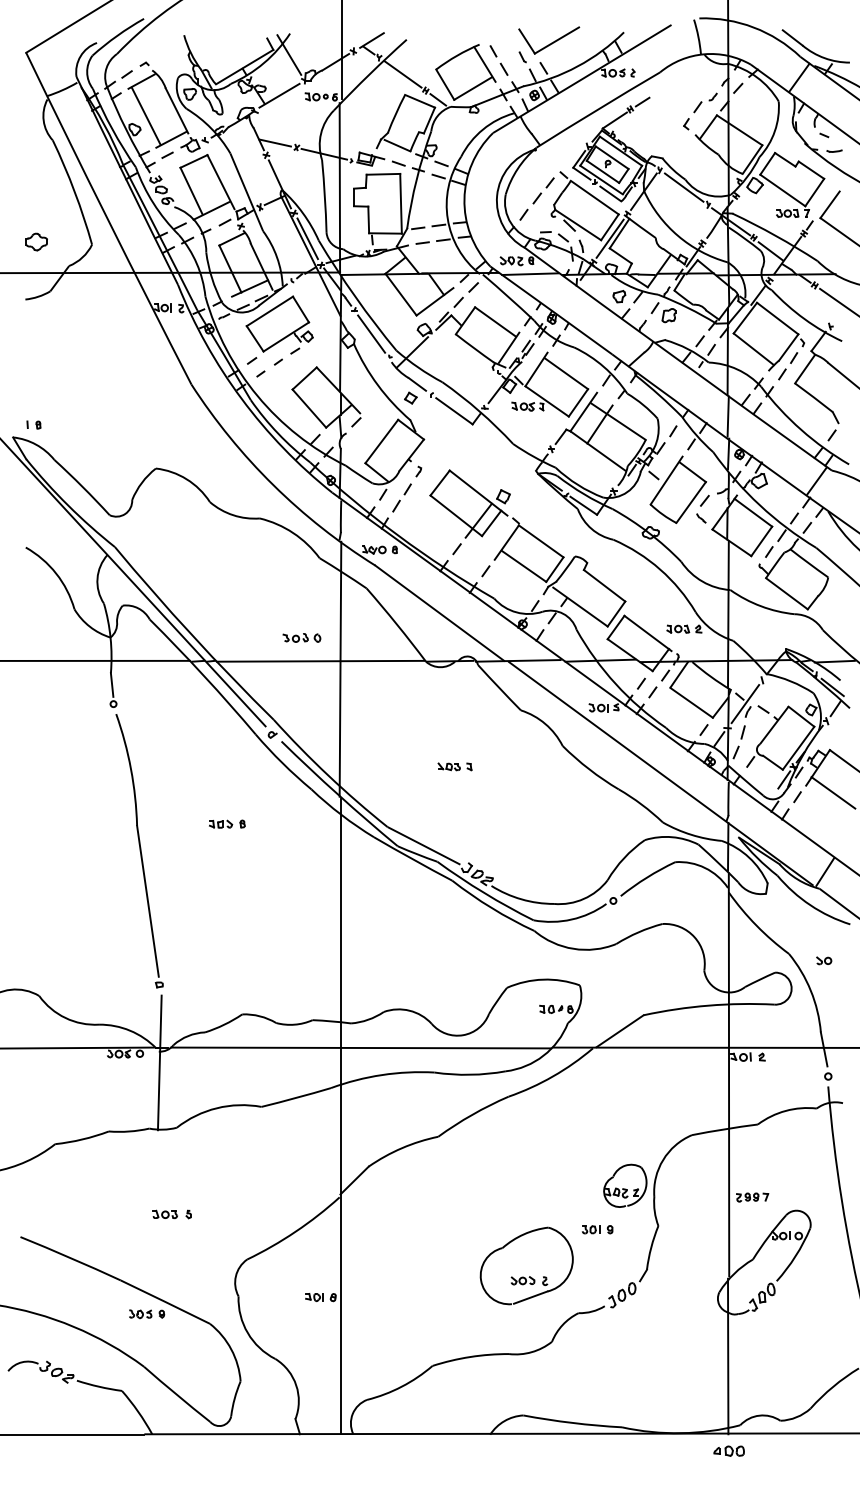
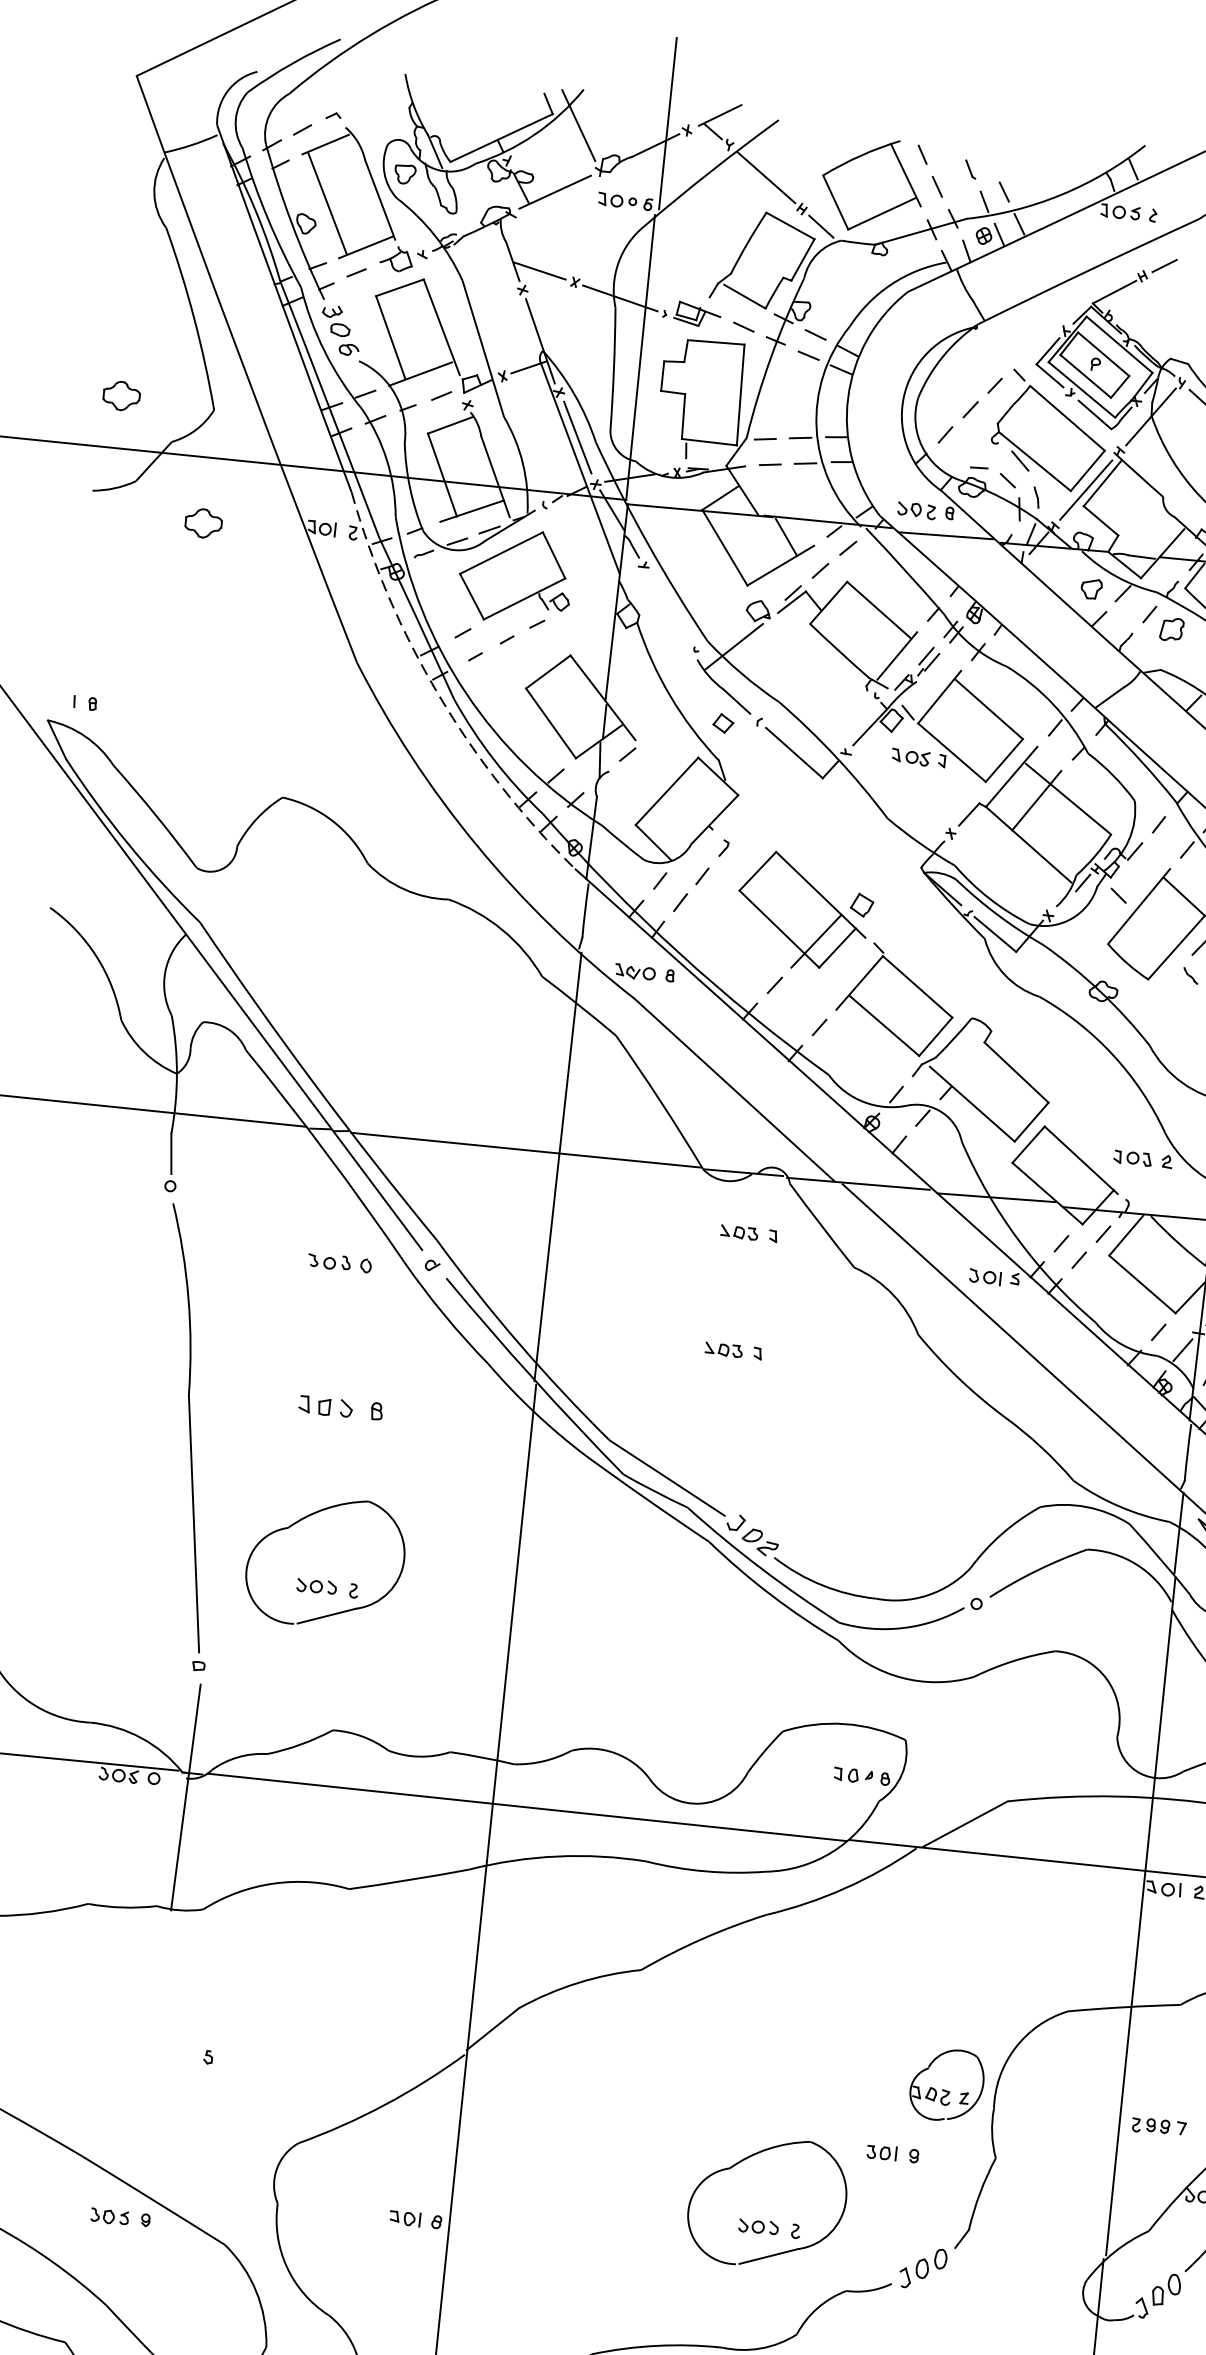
part: (549, 40) -> (1018, 146), removed
part: (92, 311) -> (203, 522), added
line: (371, 333) -> (668, 607), removed
arc: (241, 398) -> (438, 694), solid -> dashed
part: (301, 637) -> (339, 1262), moved
part: (456, 696) -> (748, 1232), added
part: (227, 823) -> (341, 1406), size x1.4
part: (224, 926) -> (318, 1579), added
part: (164, 1213) -> (167, 2051), removed

